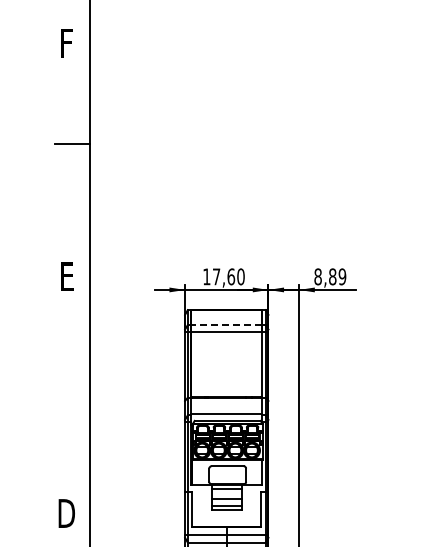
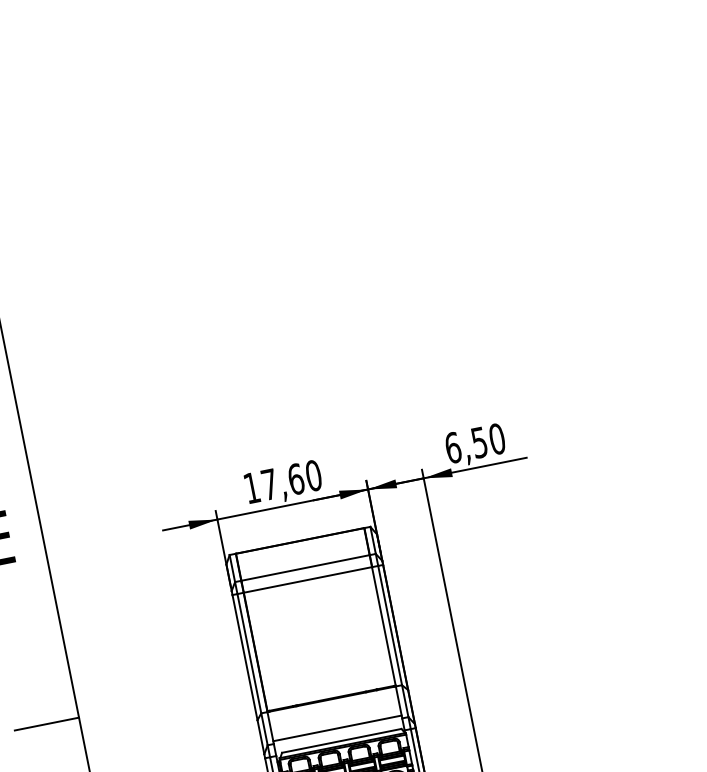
text: (330, 276) -> (475, 442), 8,89 -> 6,50
line: (226, 325) -> (305, 568), dashed -> solid
line: (72, 380) -> (46, 723), added

